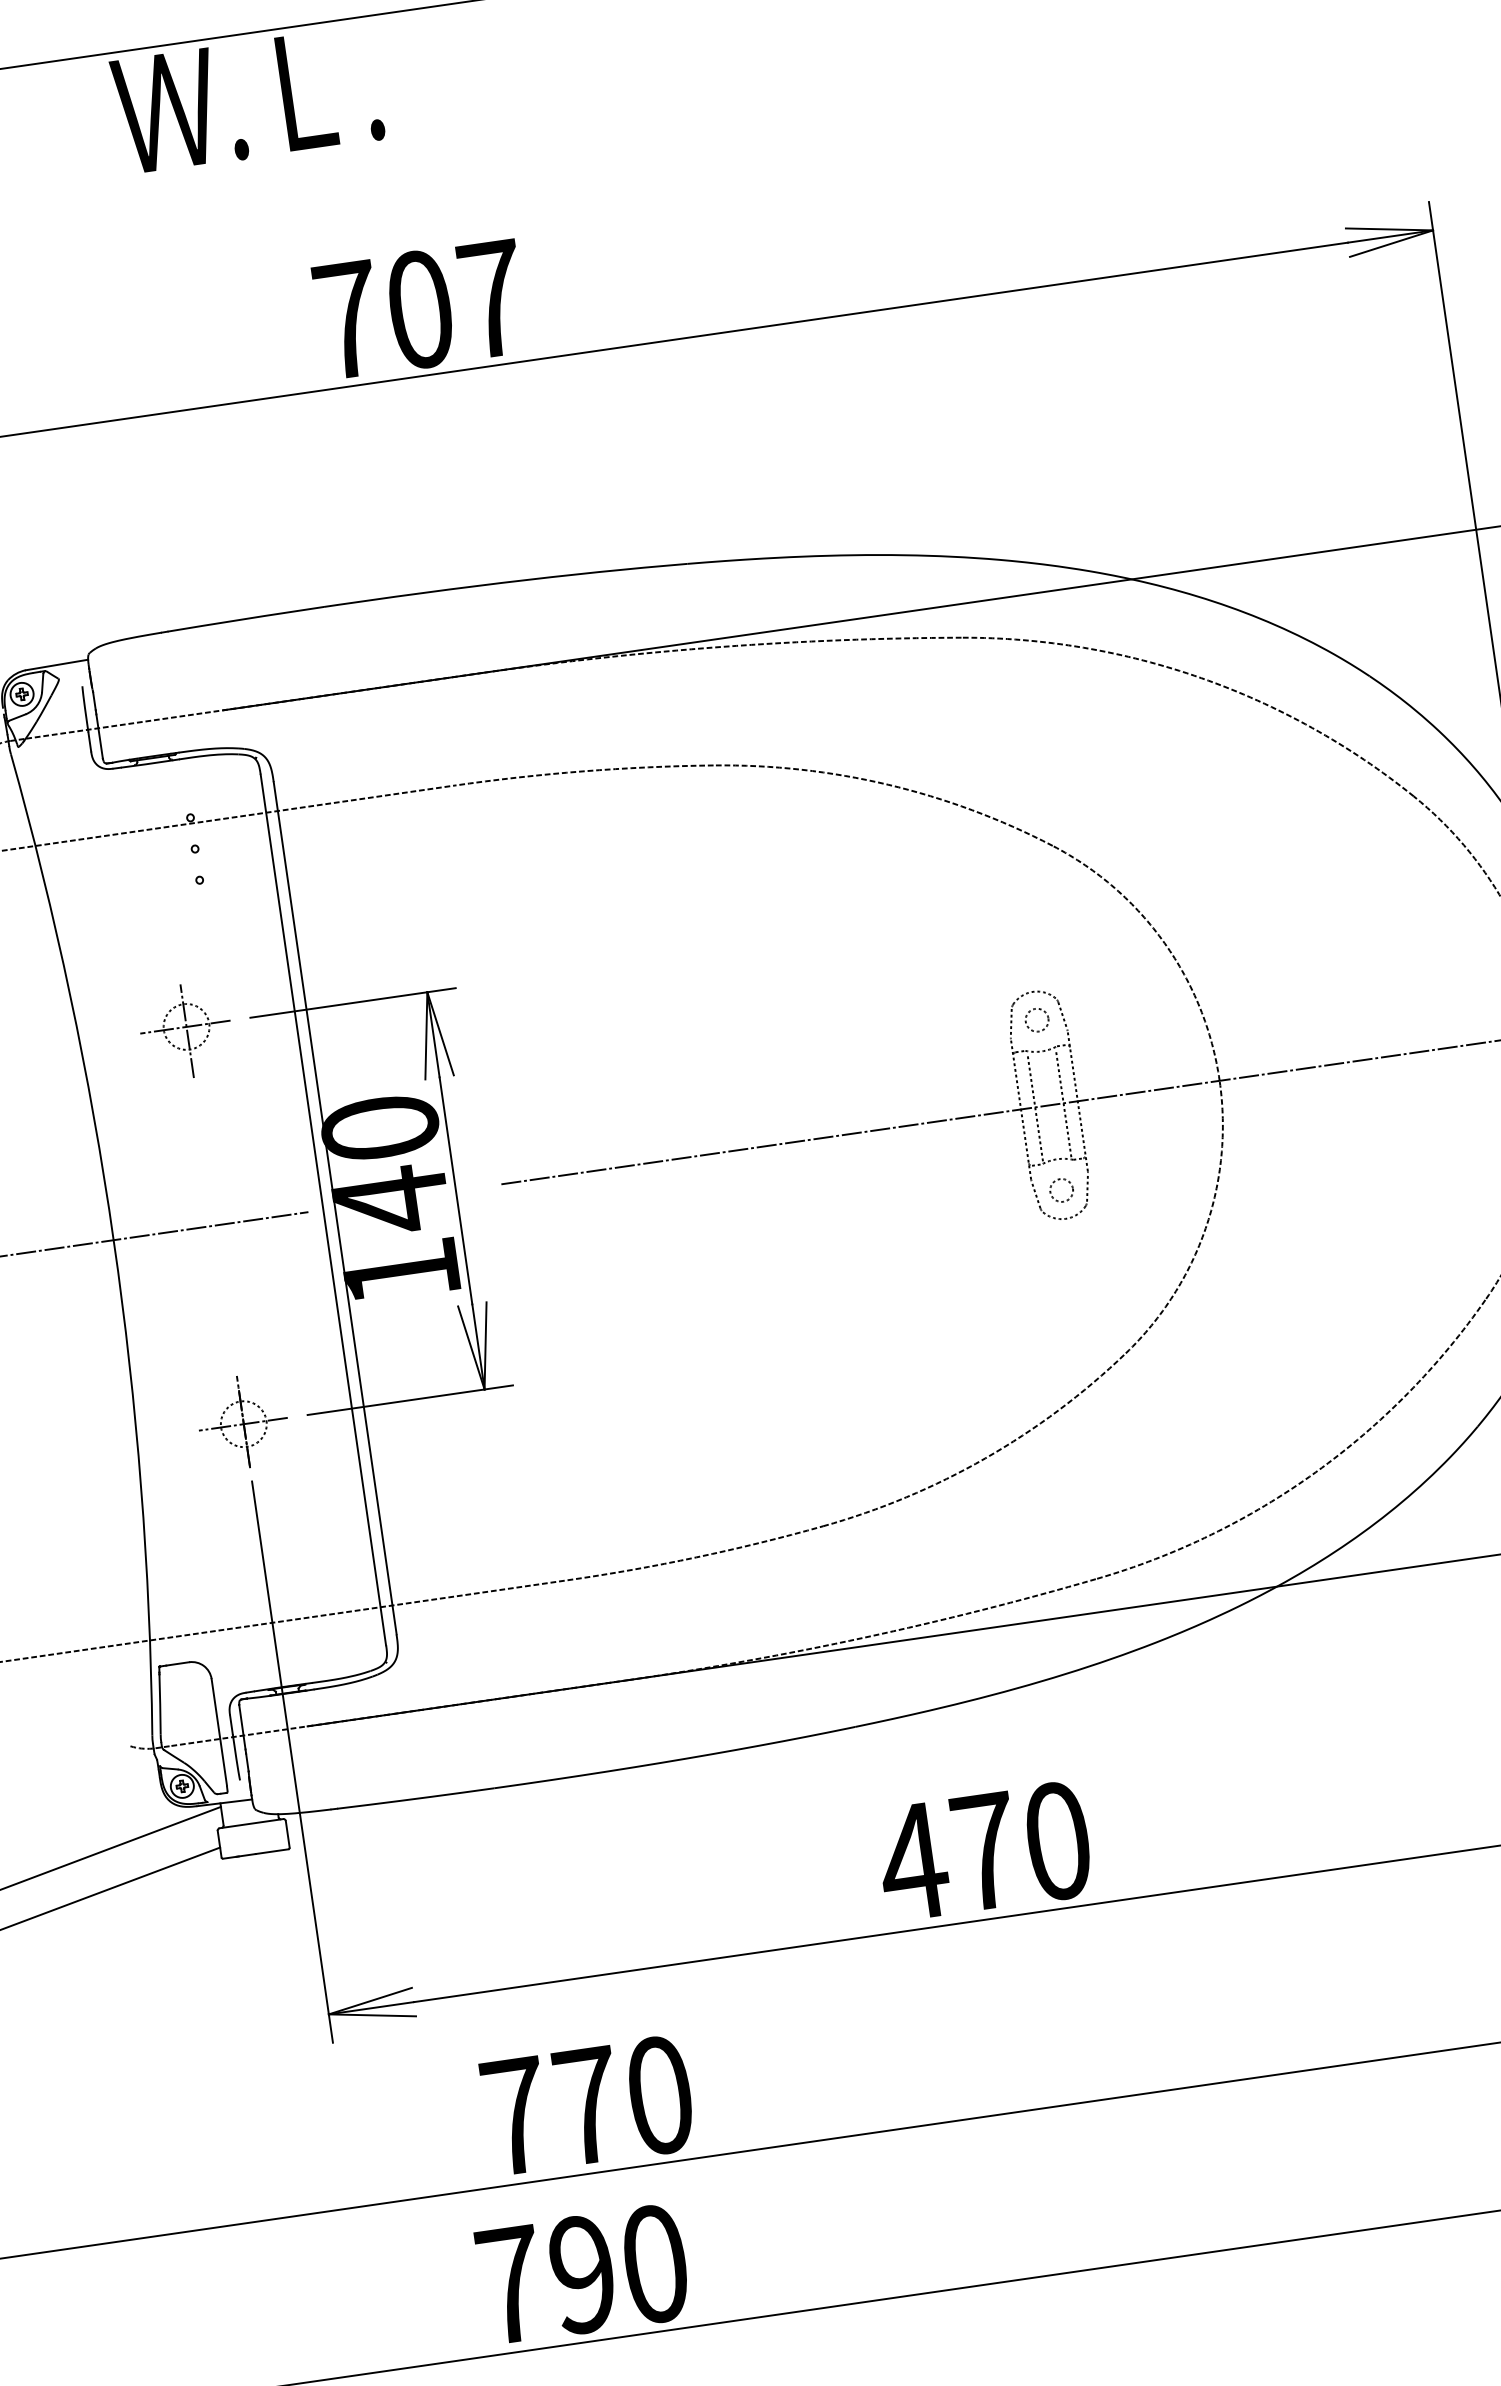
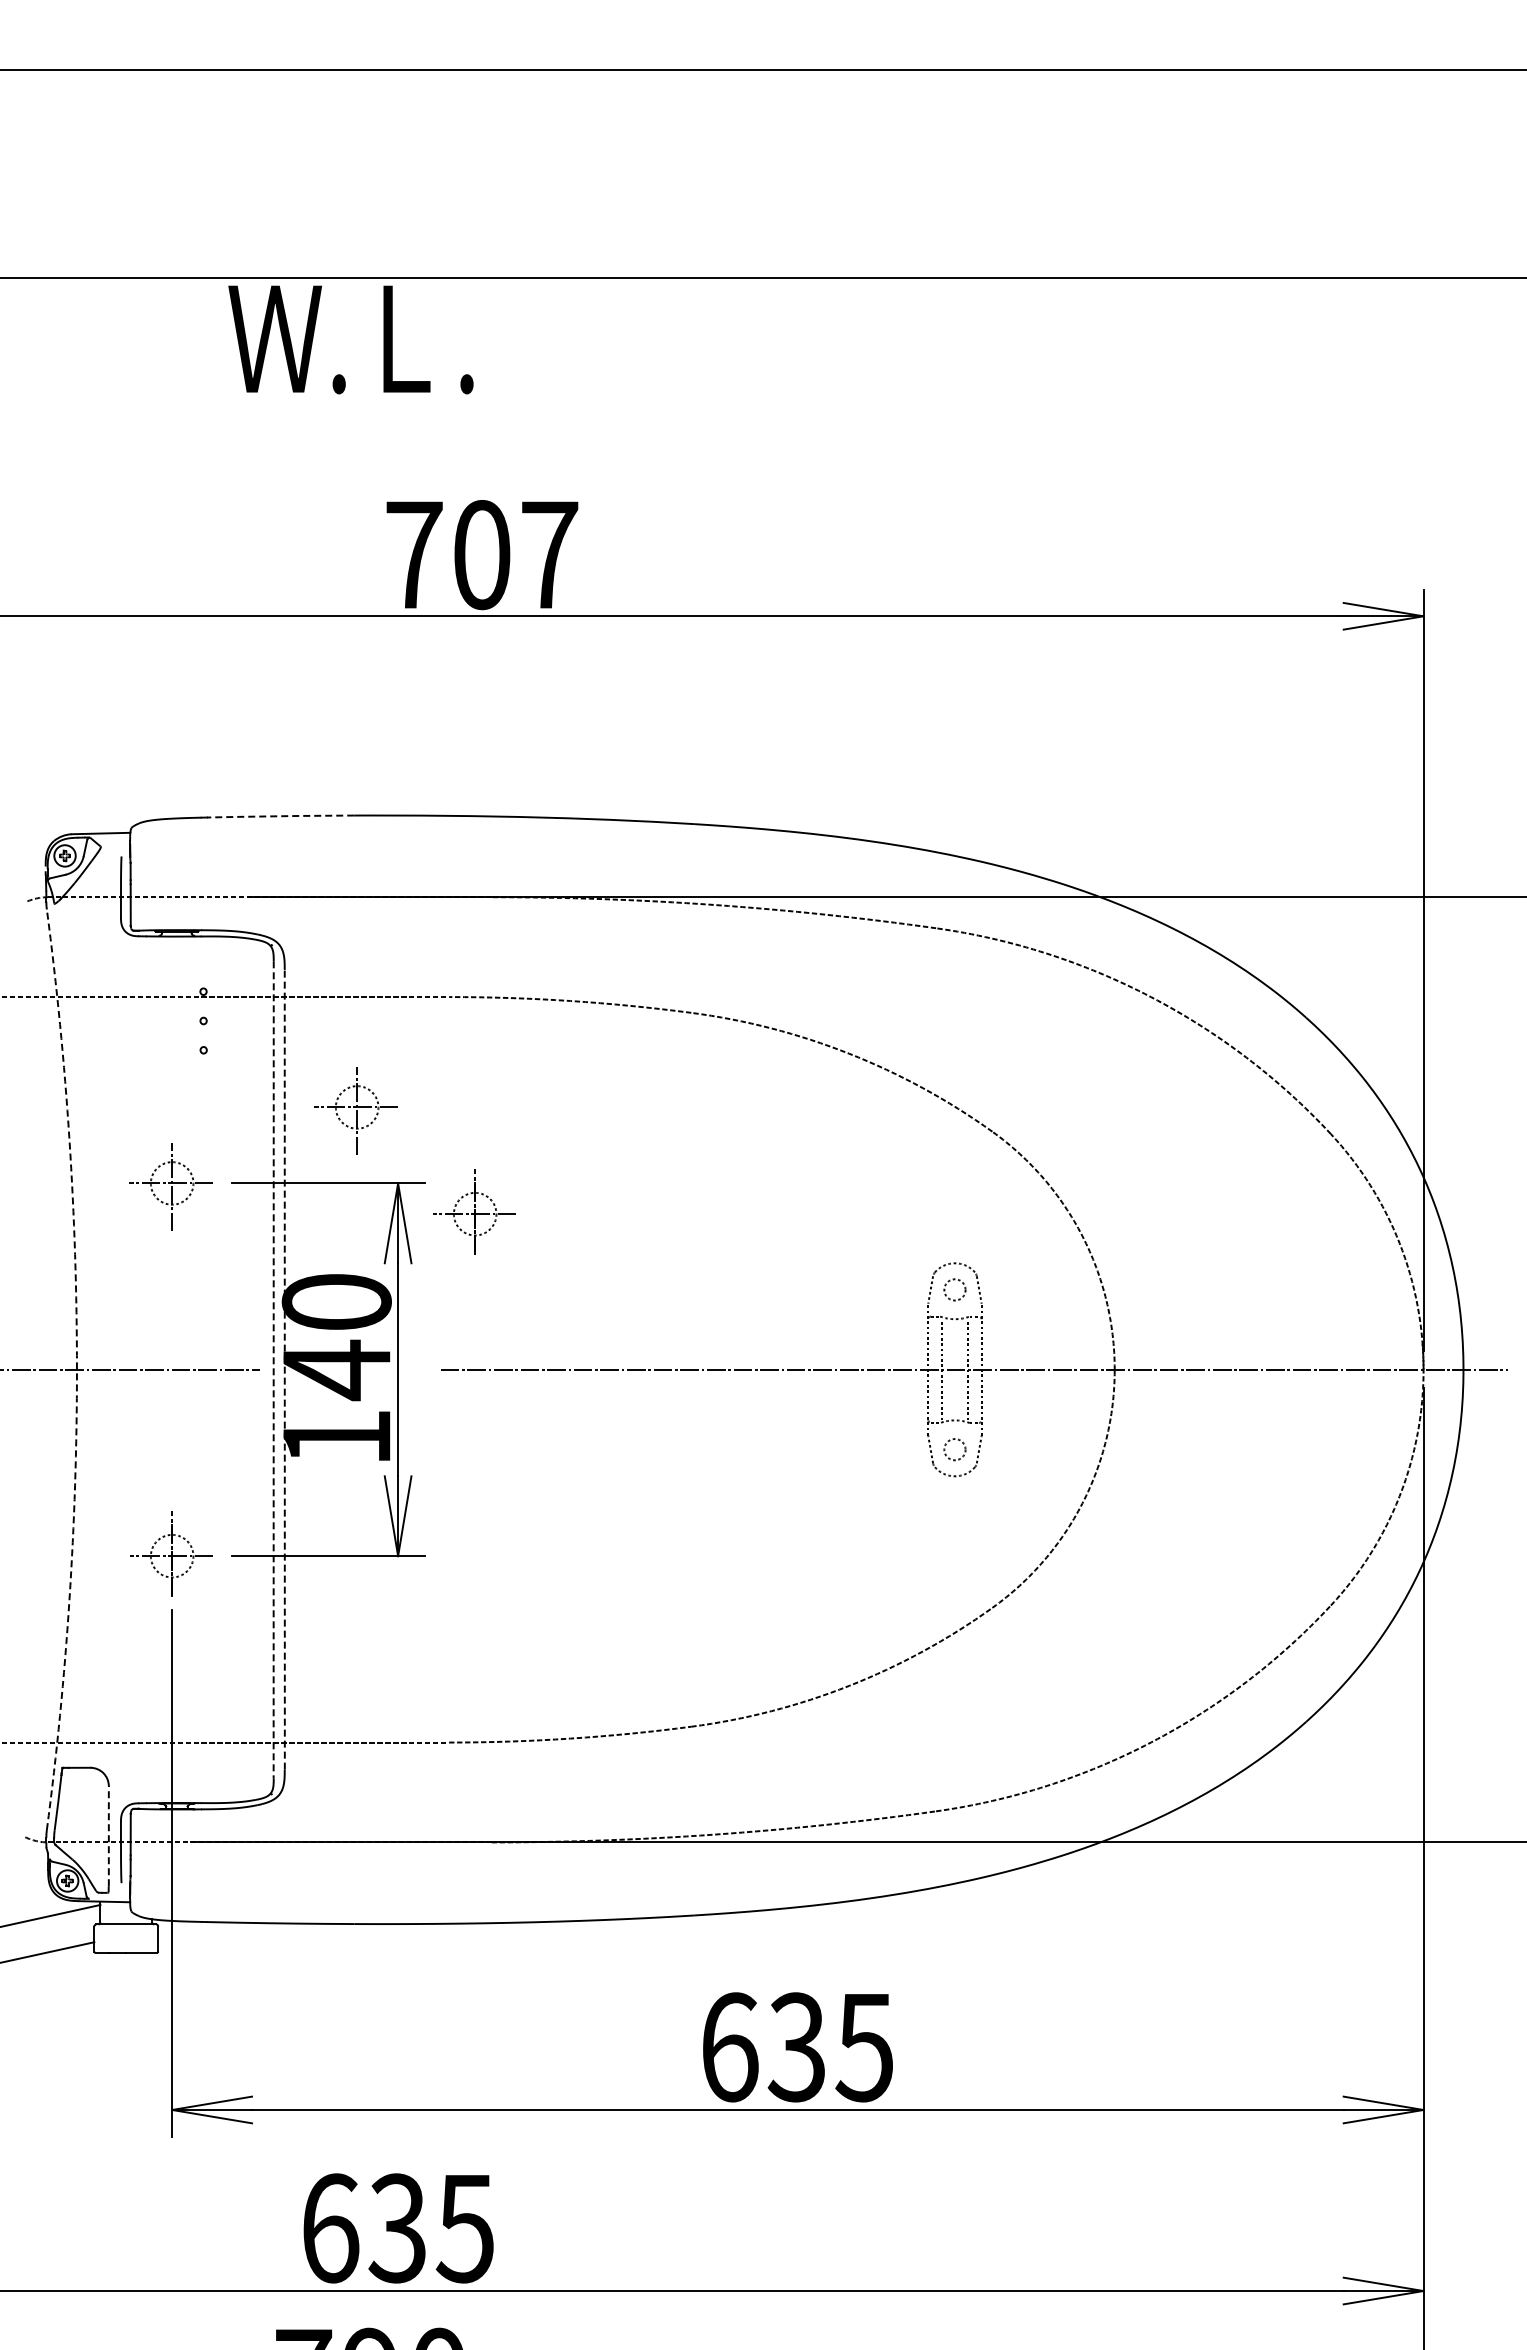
line: (245, 619) -> (280, 816), solid -> dashed
part: (370, 921) -> (355, 1110), added
part: (513, 1010) -> (474, 1211), added
line: (334, 1208) -> (284, 1369), solid -> dashed
line: (323, 1210) -> (273, 1370), solid -> dashed
arc: (113, 1239) -> (76, 1369), solid -> dashed
line: (218, 1731) -> (108, 1835), solid -> dashed
text: (983, 1852) -> (795, 2047), 470 -> 635
text: (588, 2105) -> (398, 2228), 770 -> 635

